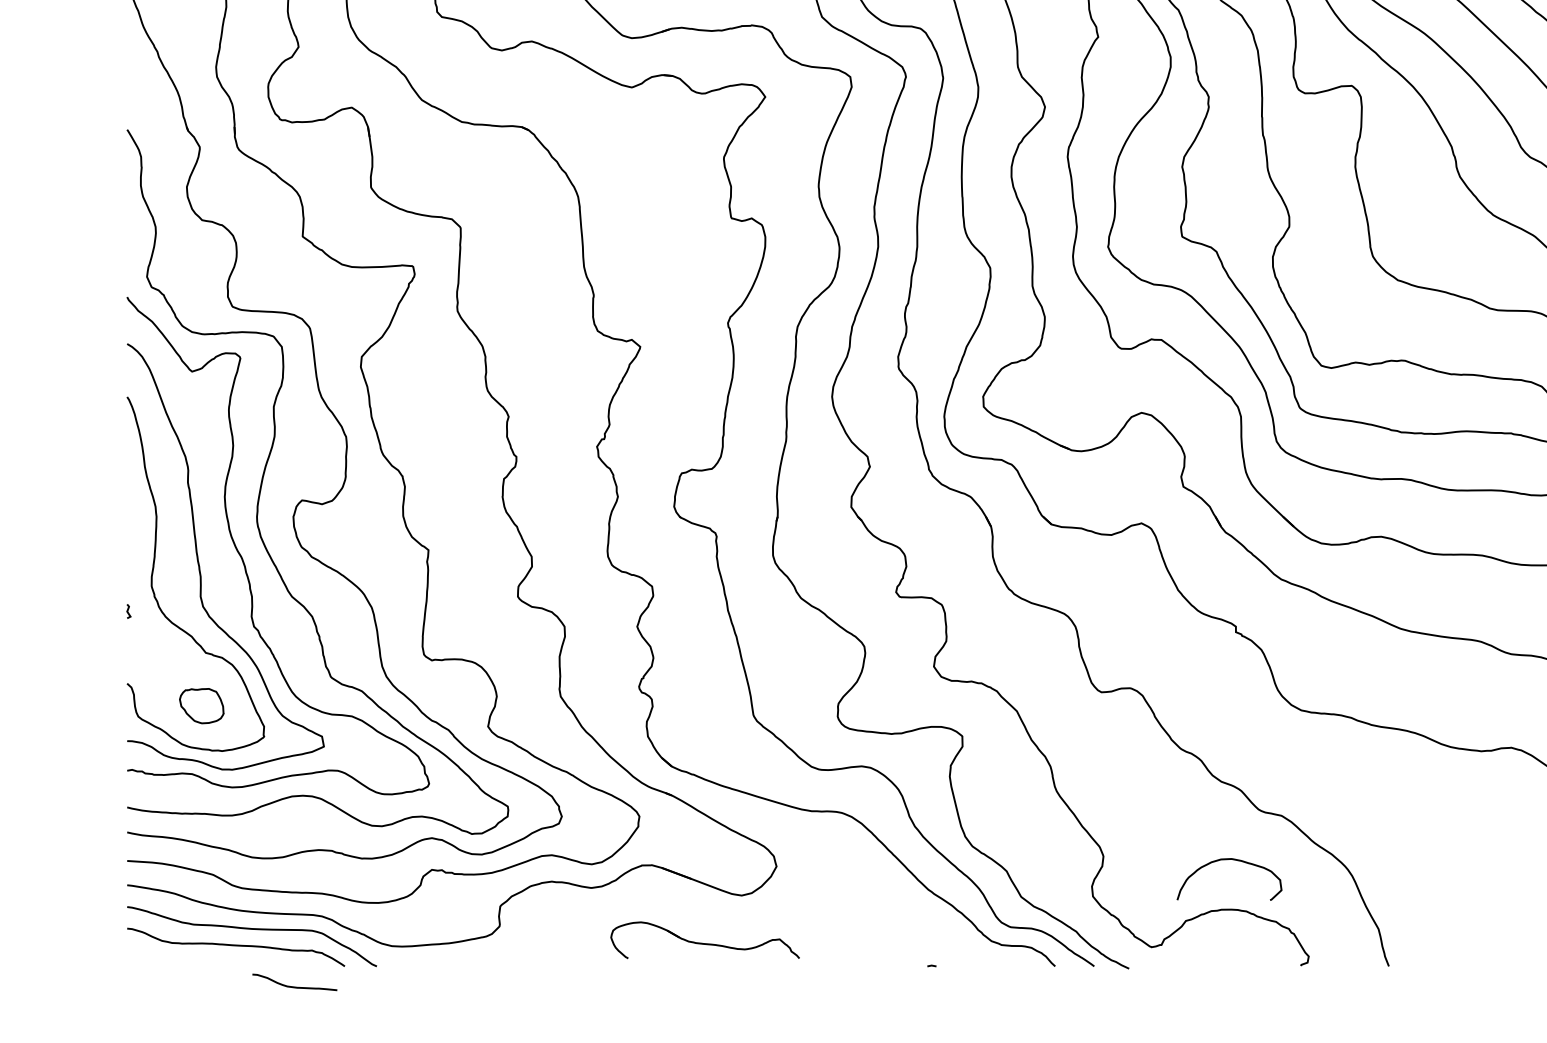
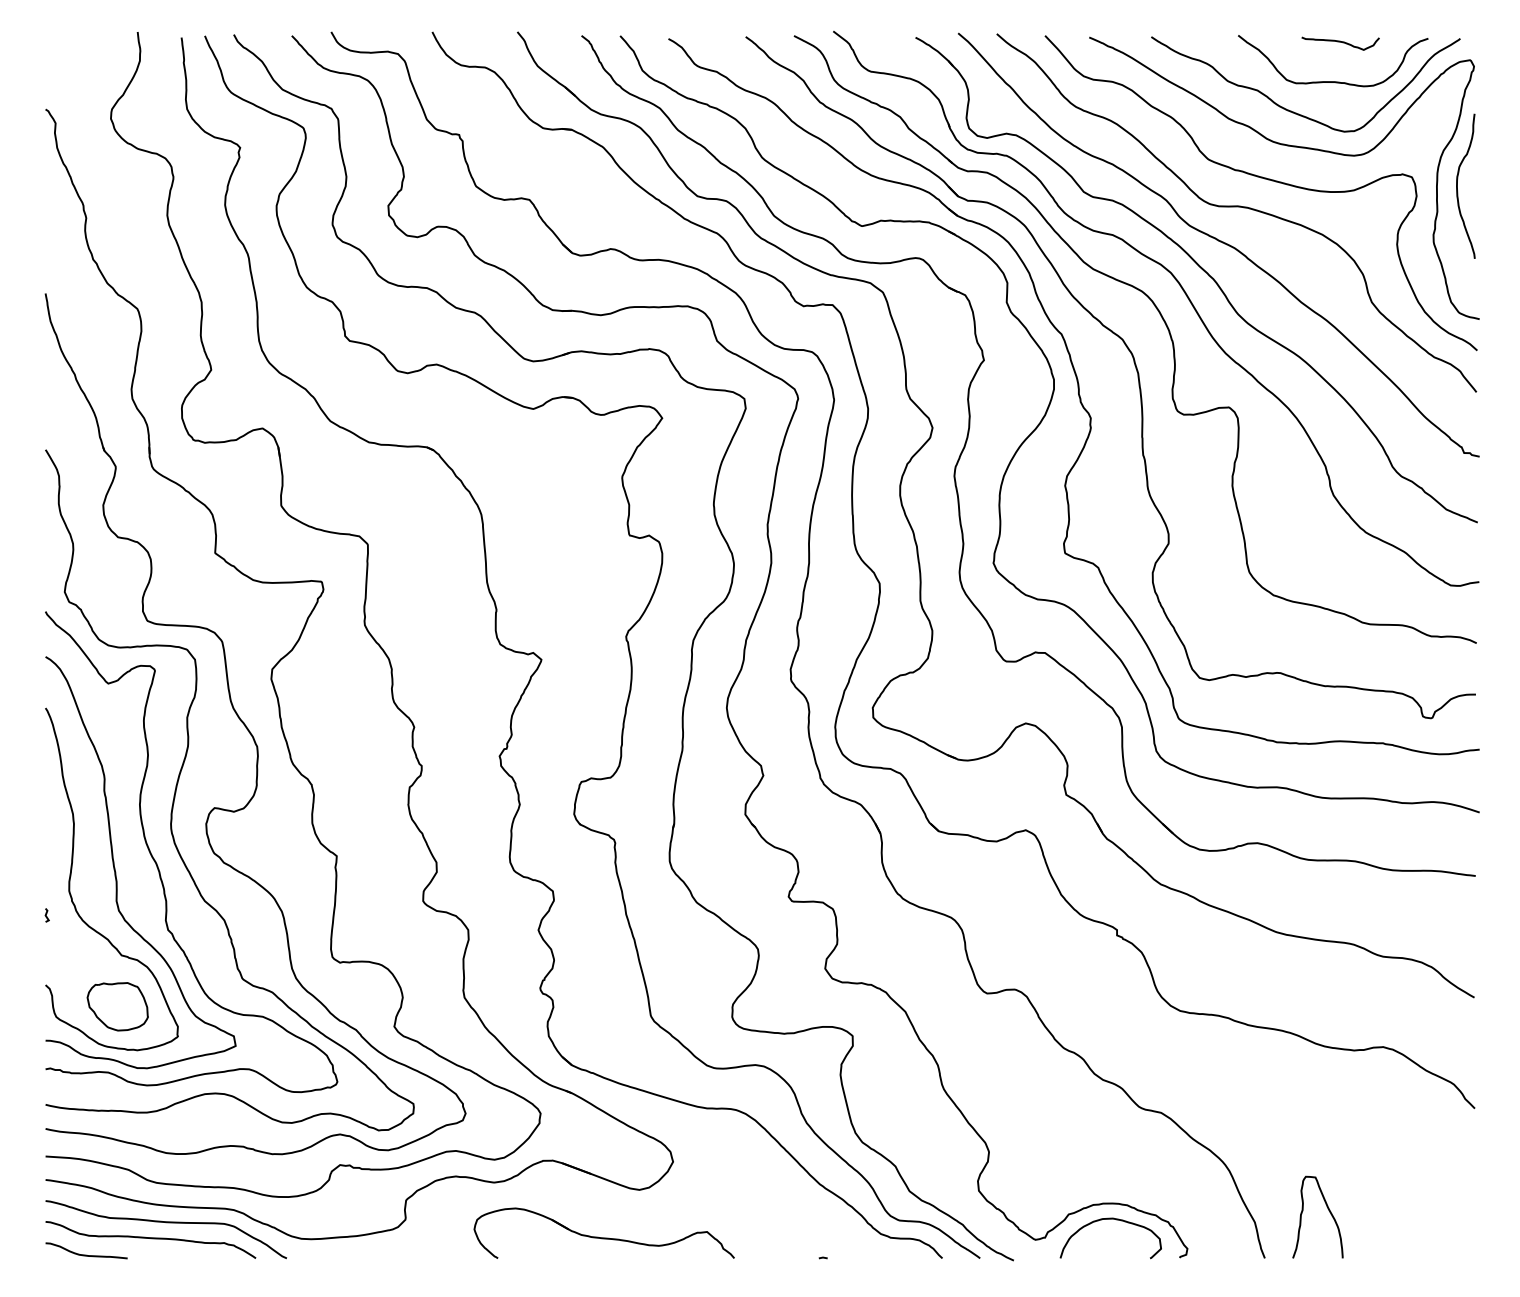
part: (201, 705) -> (117, 1006), size x1.43
curve: (1235, 860) -> (1116, 1220), moved
curve: (1454, 916) -> (1328, 1210), added
part: (704, 939) -> (603, 1232), size x1.43
curve: (294, 986) -> (86, 1254), moved

